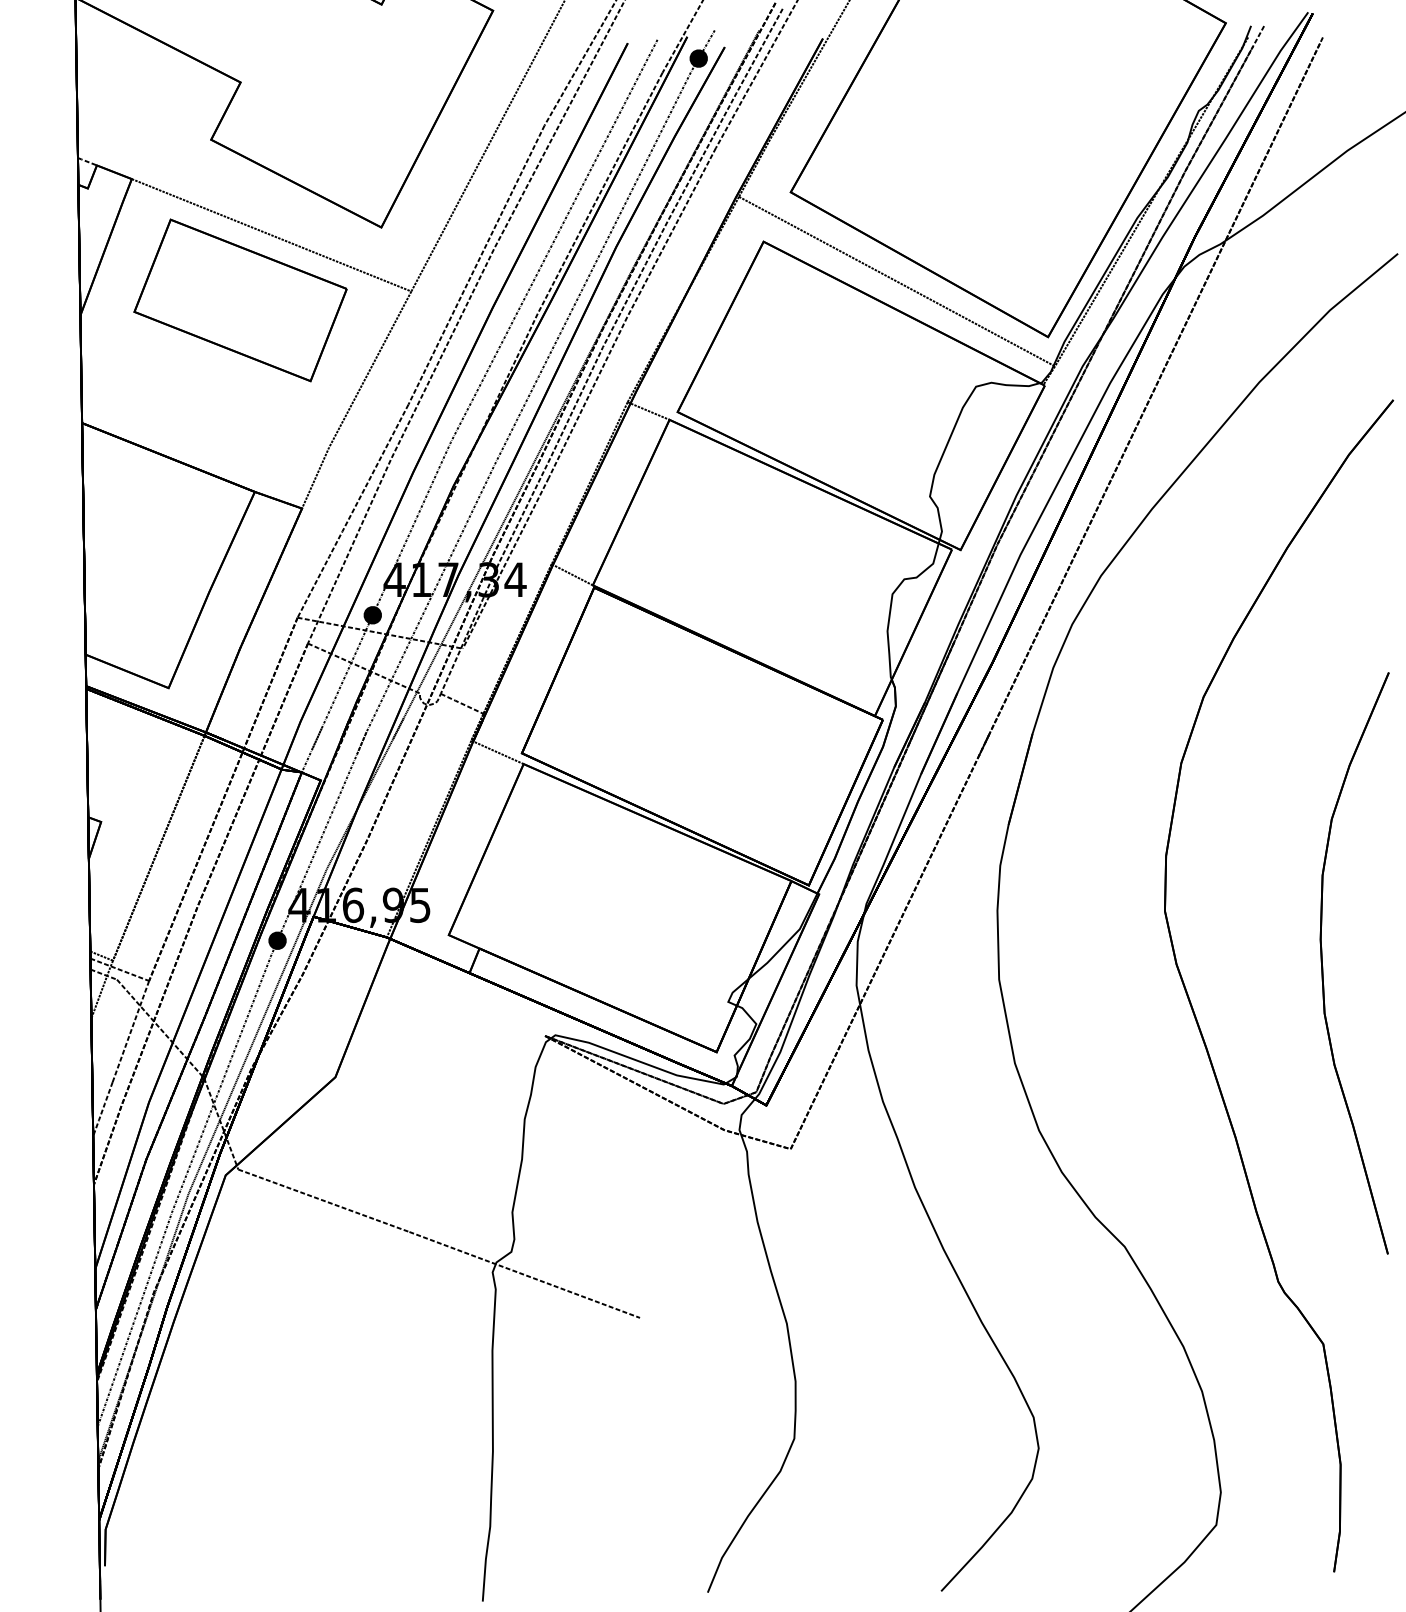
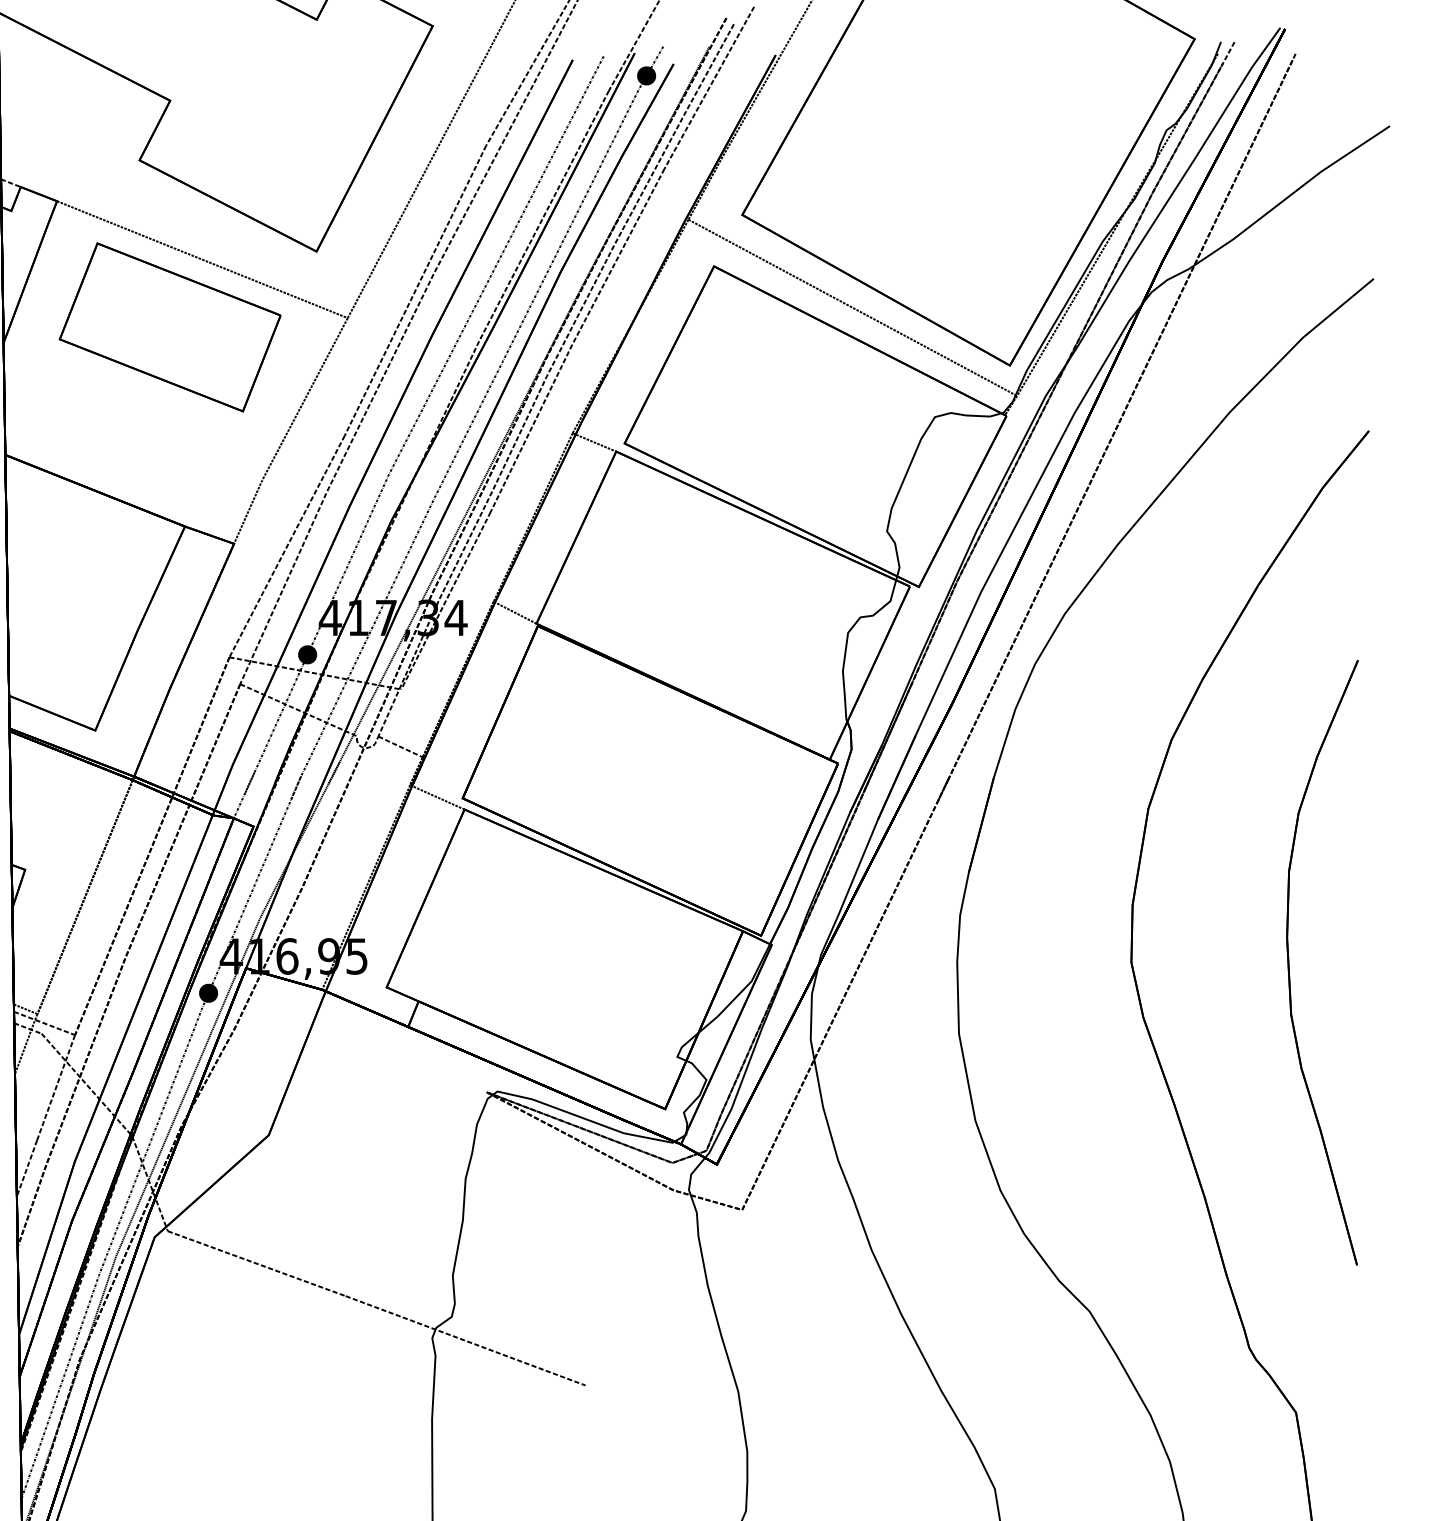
part: (1323, 966) -> (1290, 965), moved

